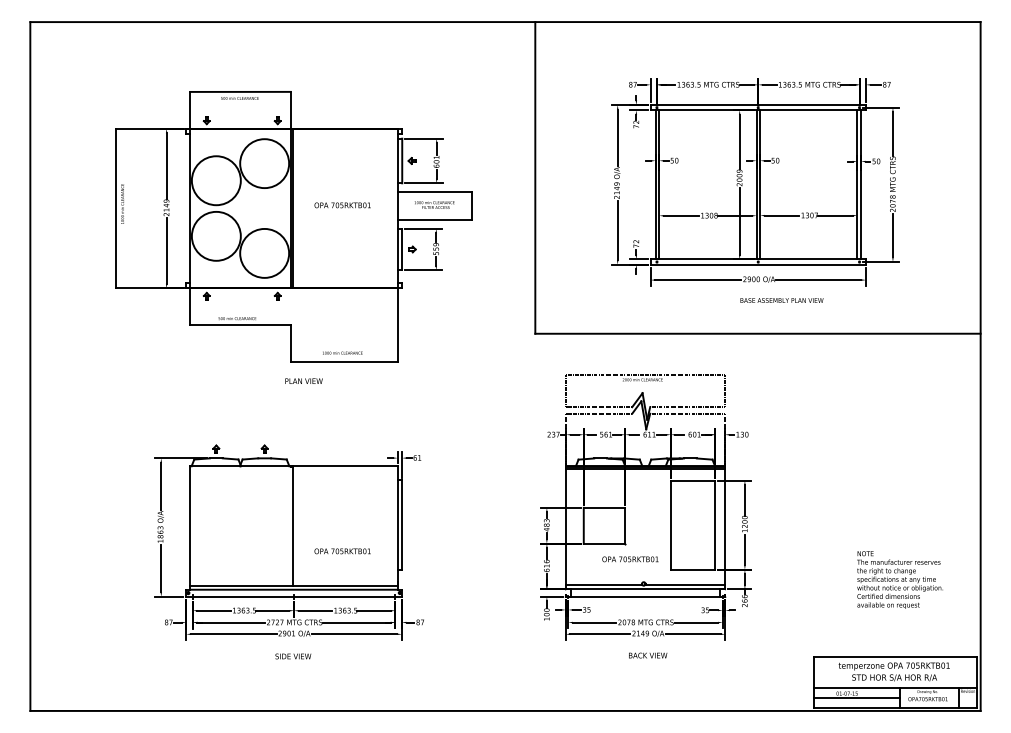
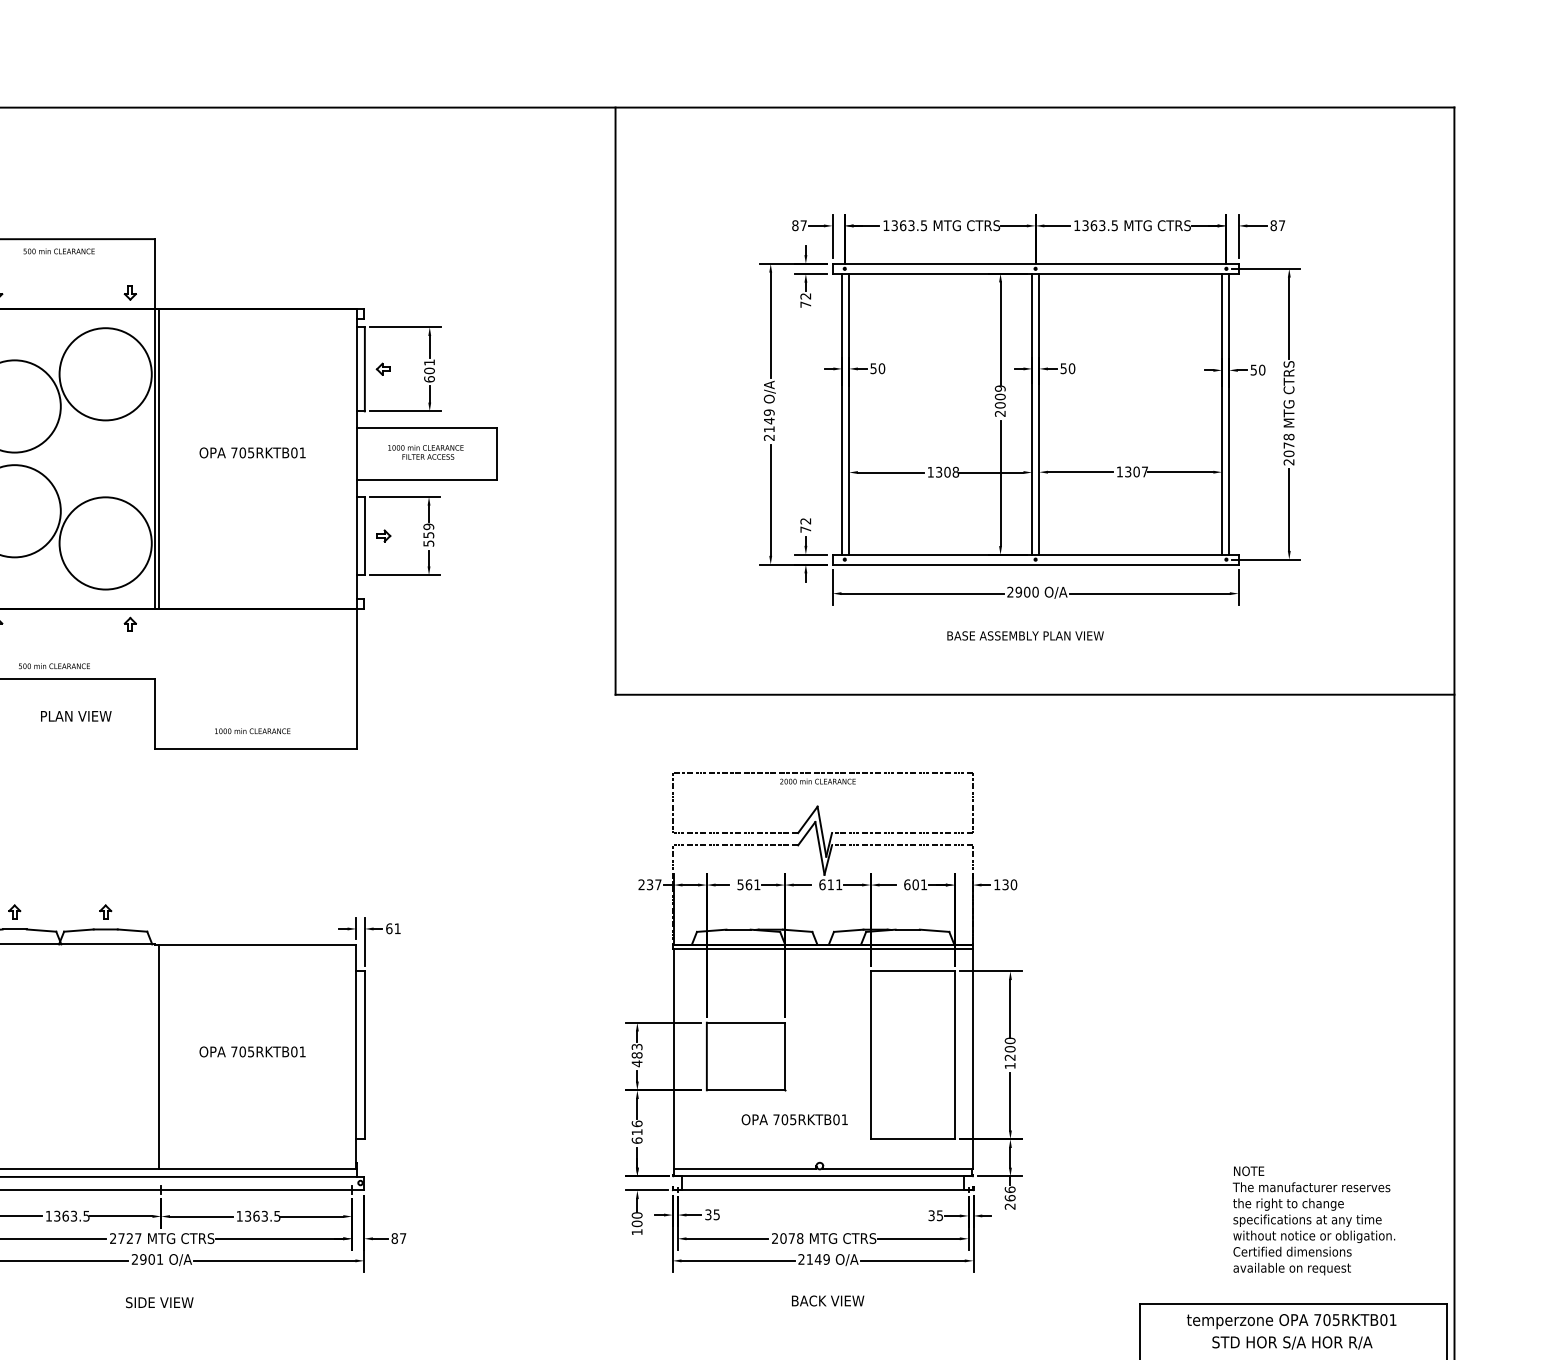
text: (781, 300) -> (1024, 635), moved
text: (303, 380) -> (75, 714), moved
text: (342, 551) -> (252, 1052), moved
text: (899, 579) -> (1312, 1219), moved

